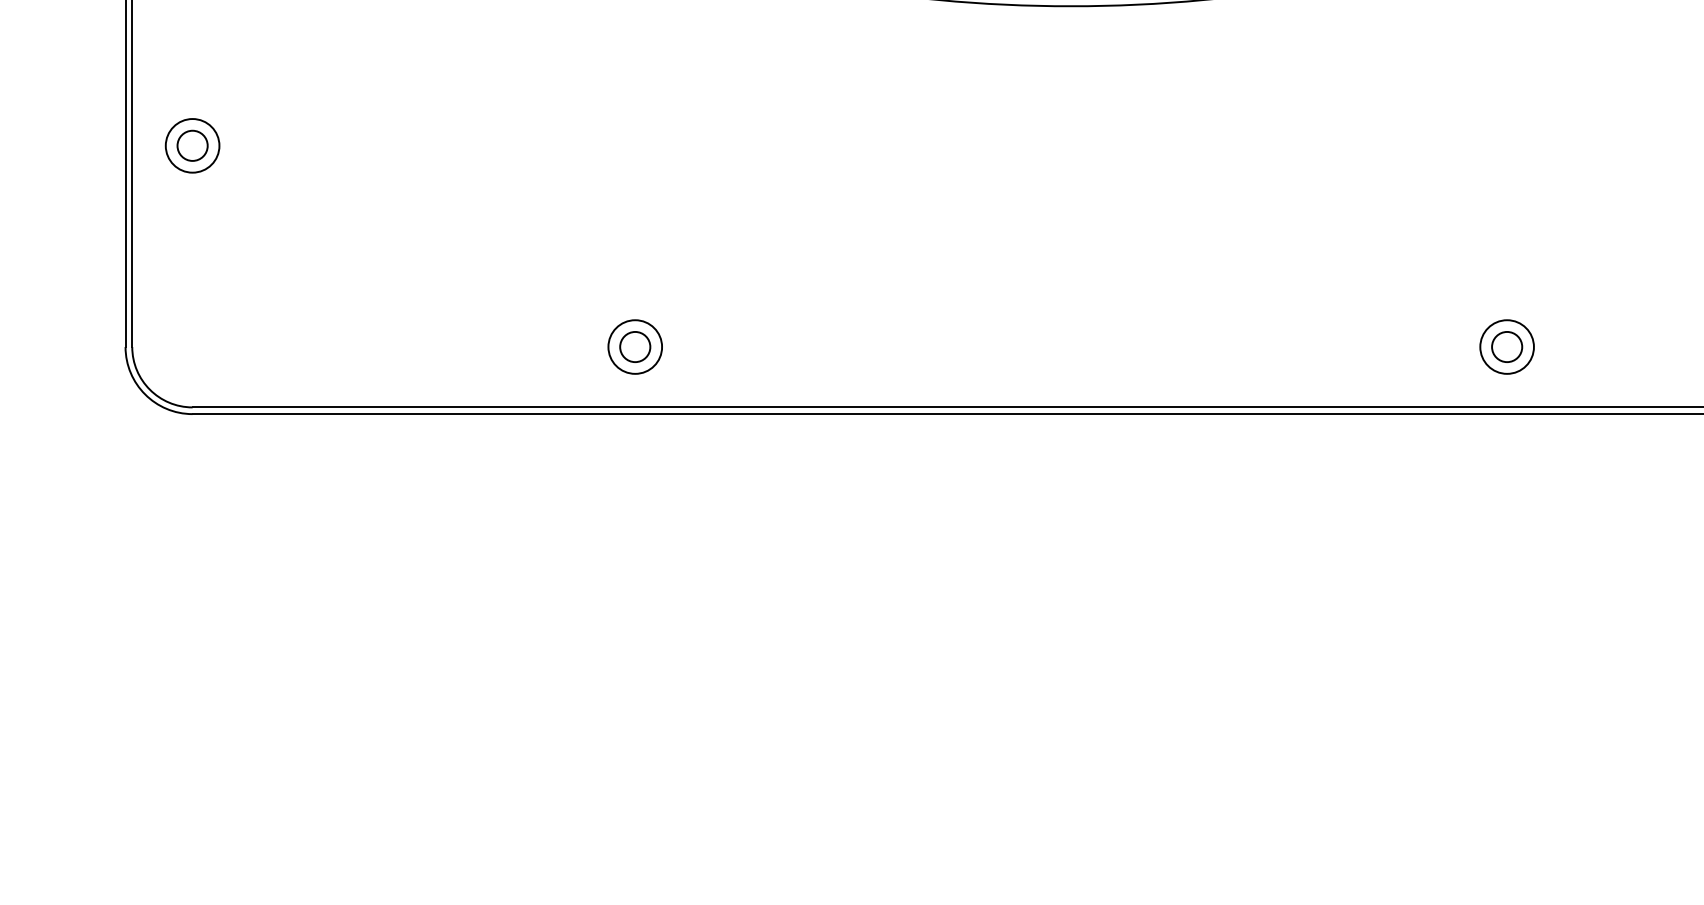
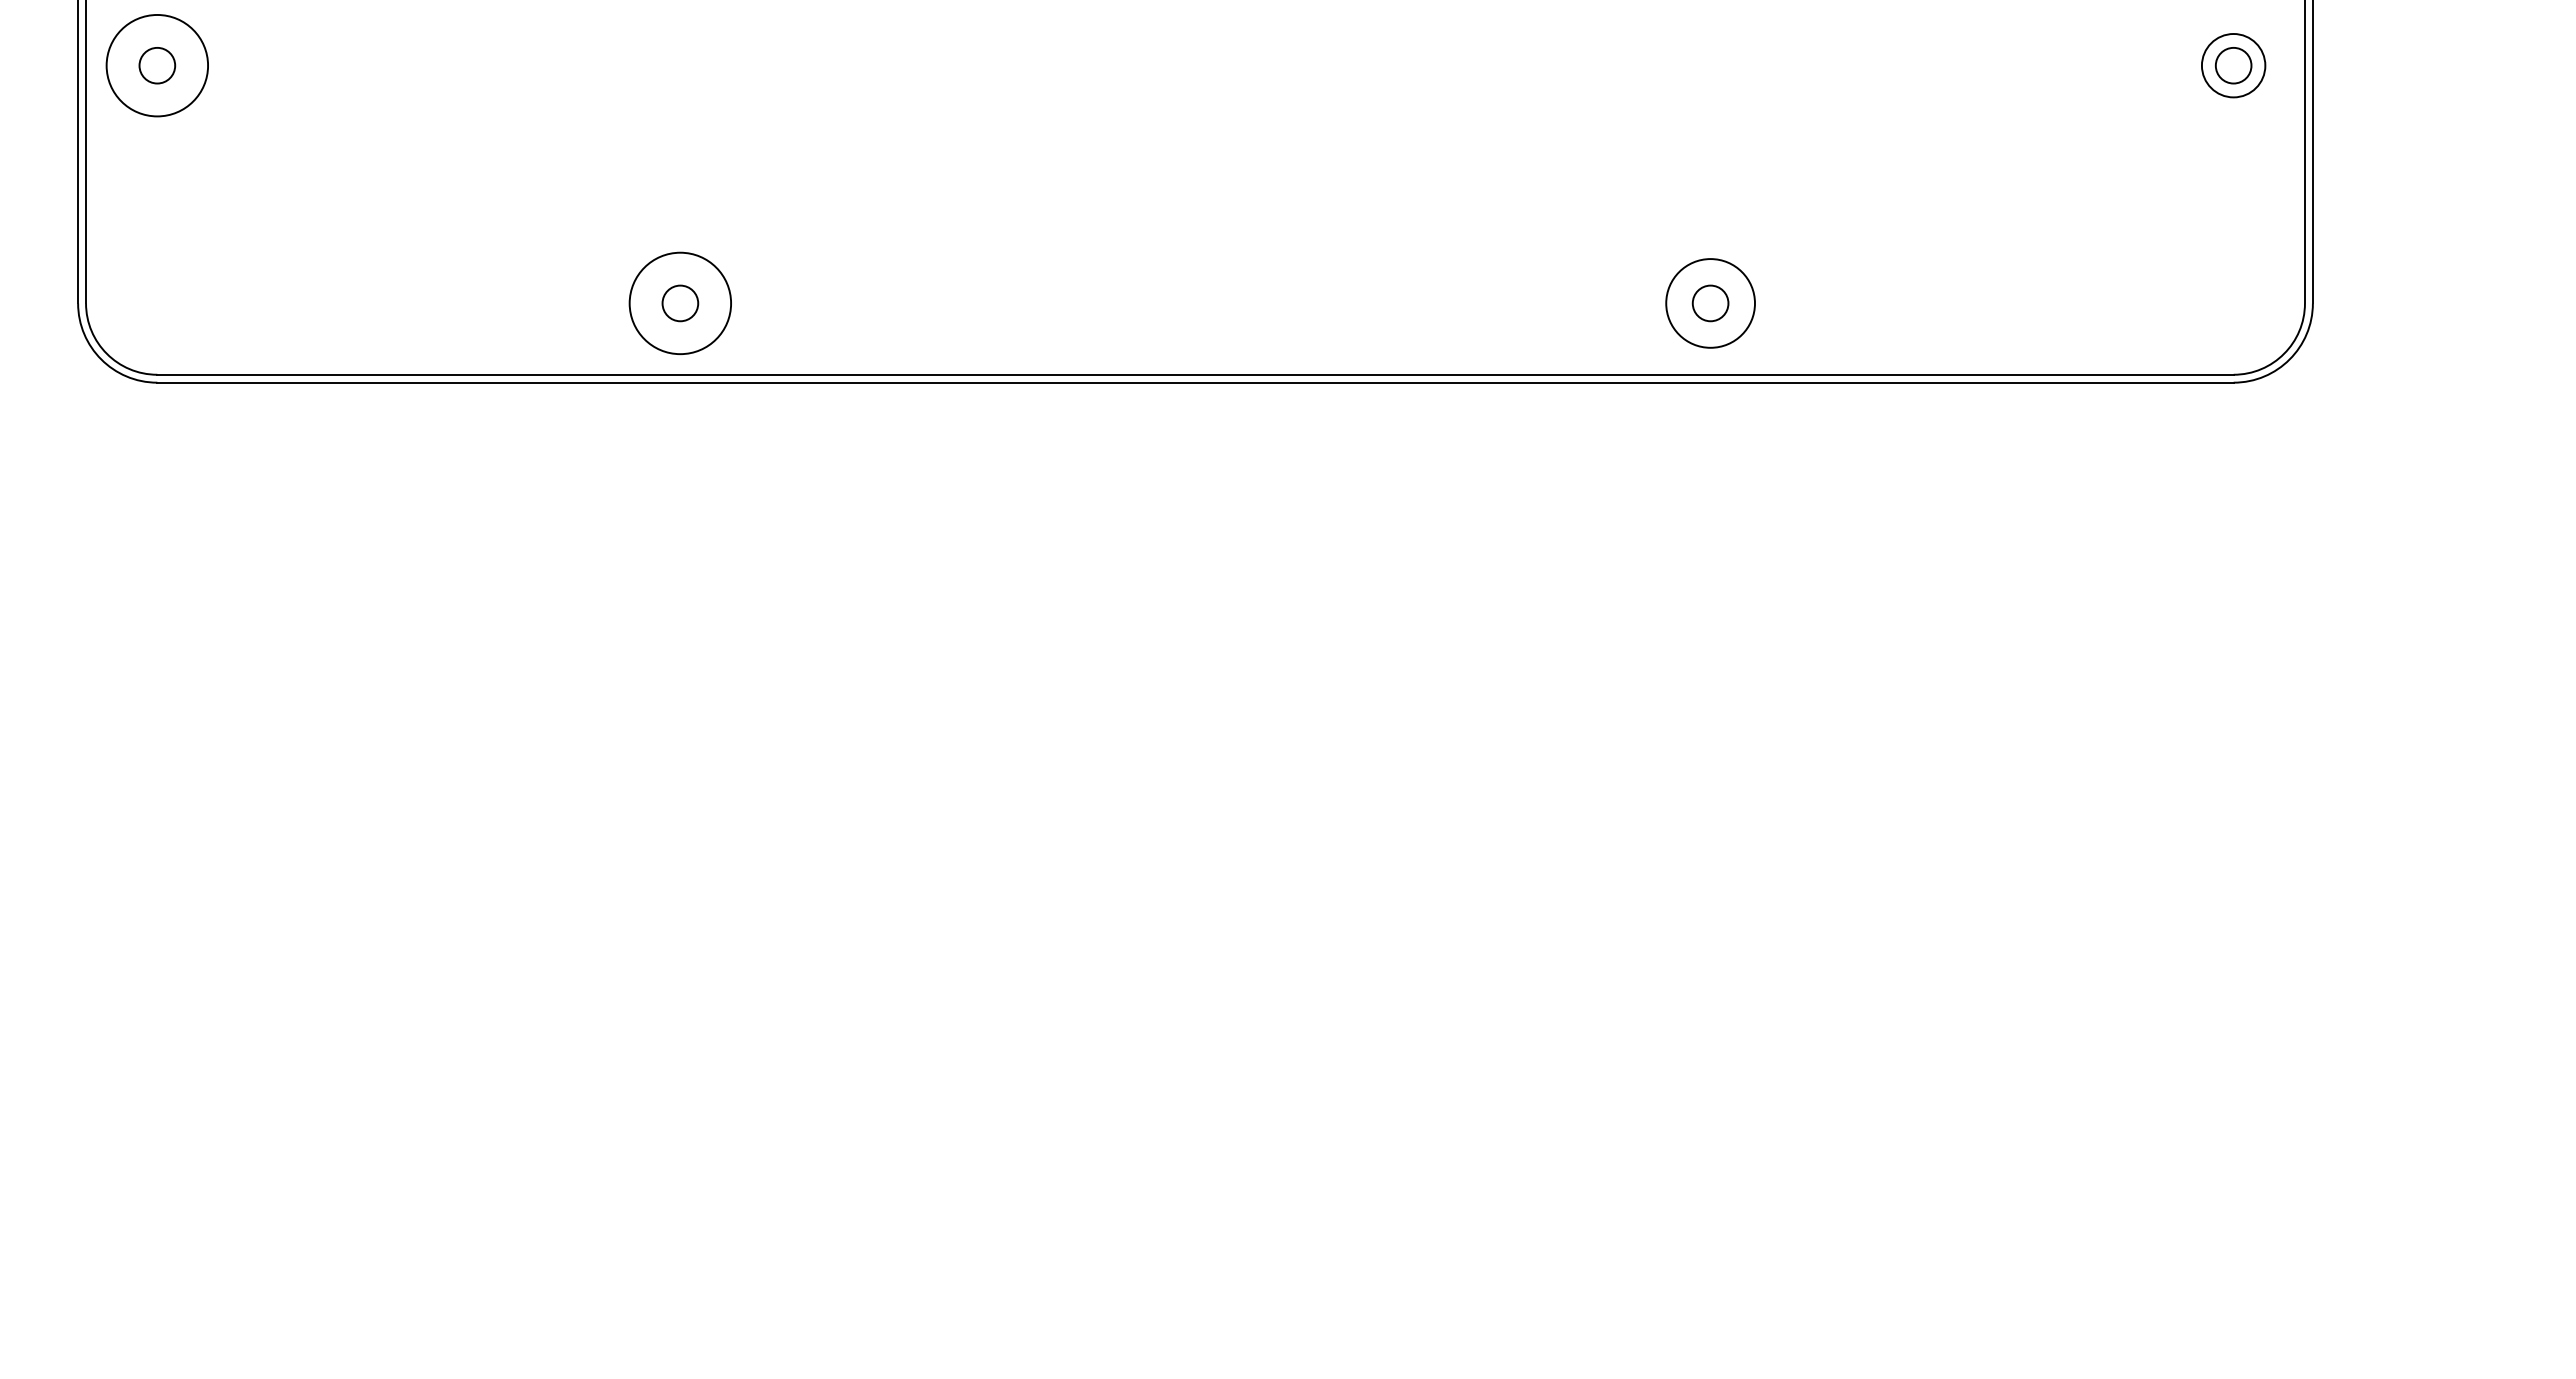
circle: (192, 145) -> (157, 65), size x1.6
circle: (635, 347) -> (680, 303), size x1.6
circle: (1507, 347) -> (1710, 303), size x1.4

